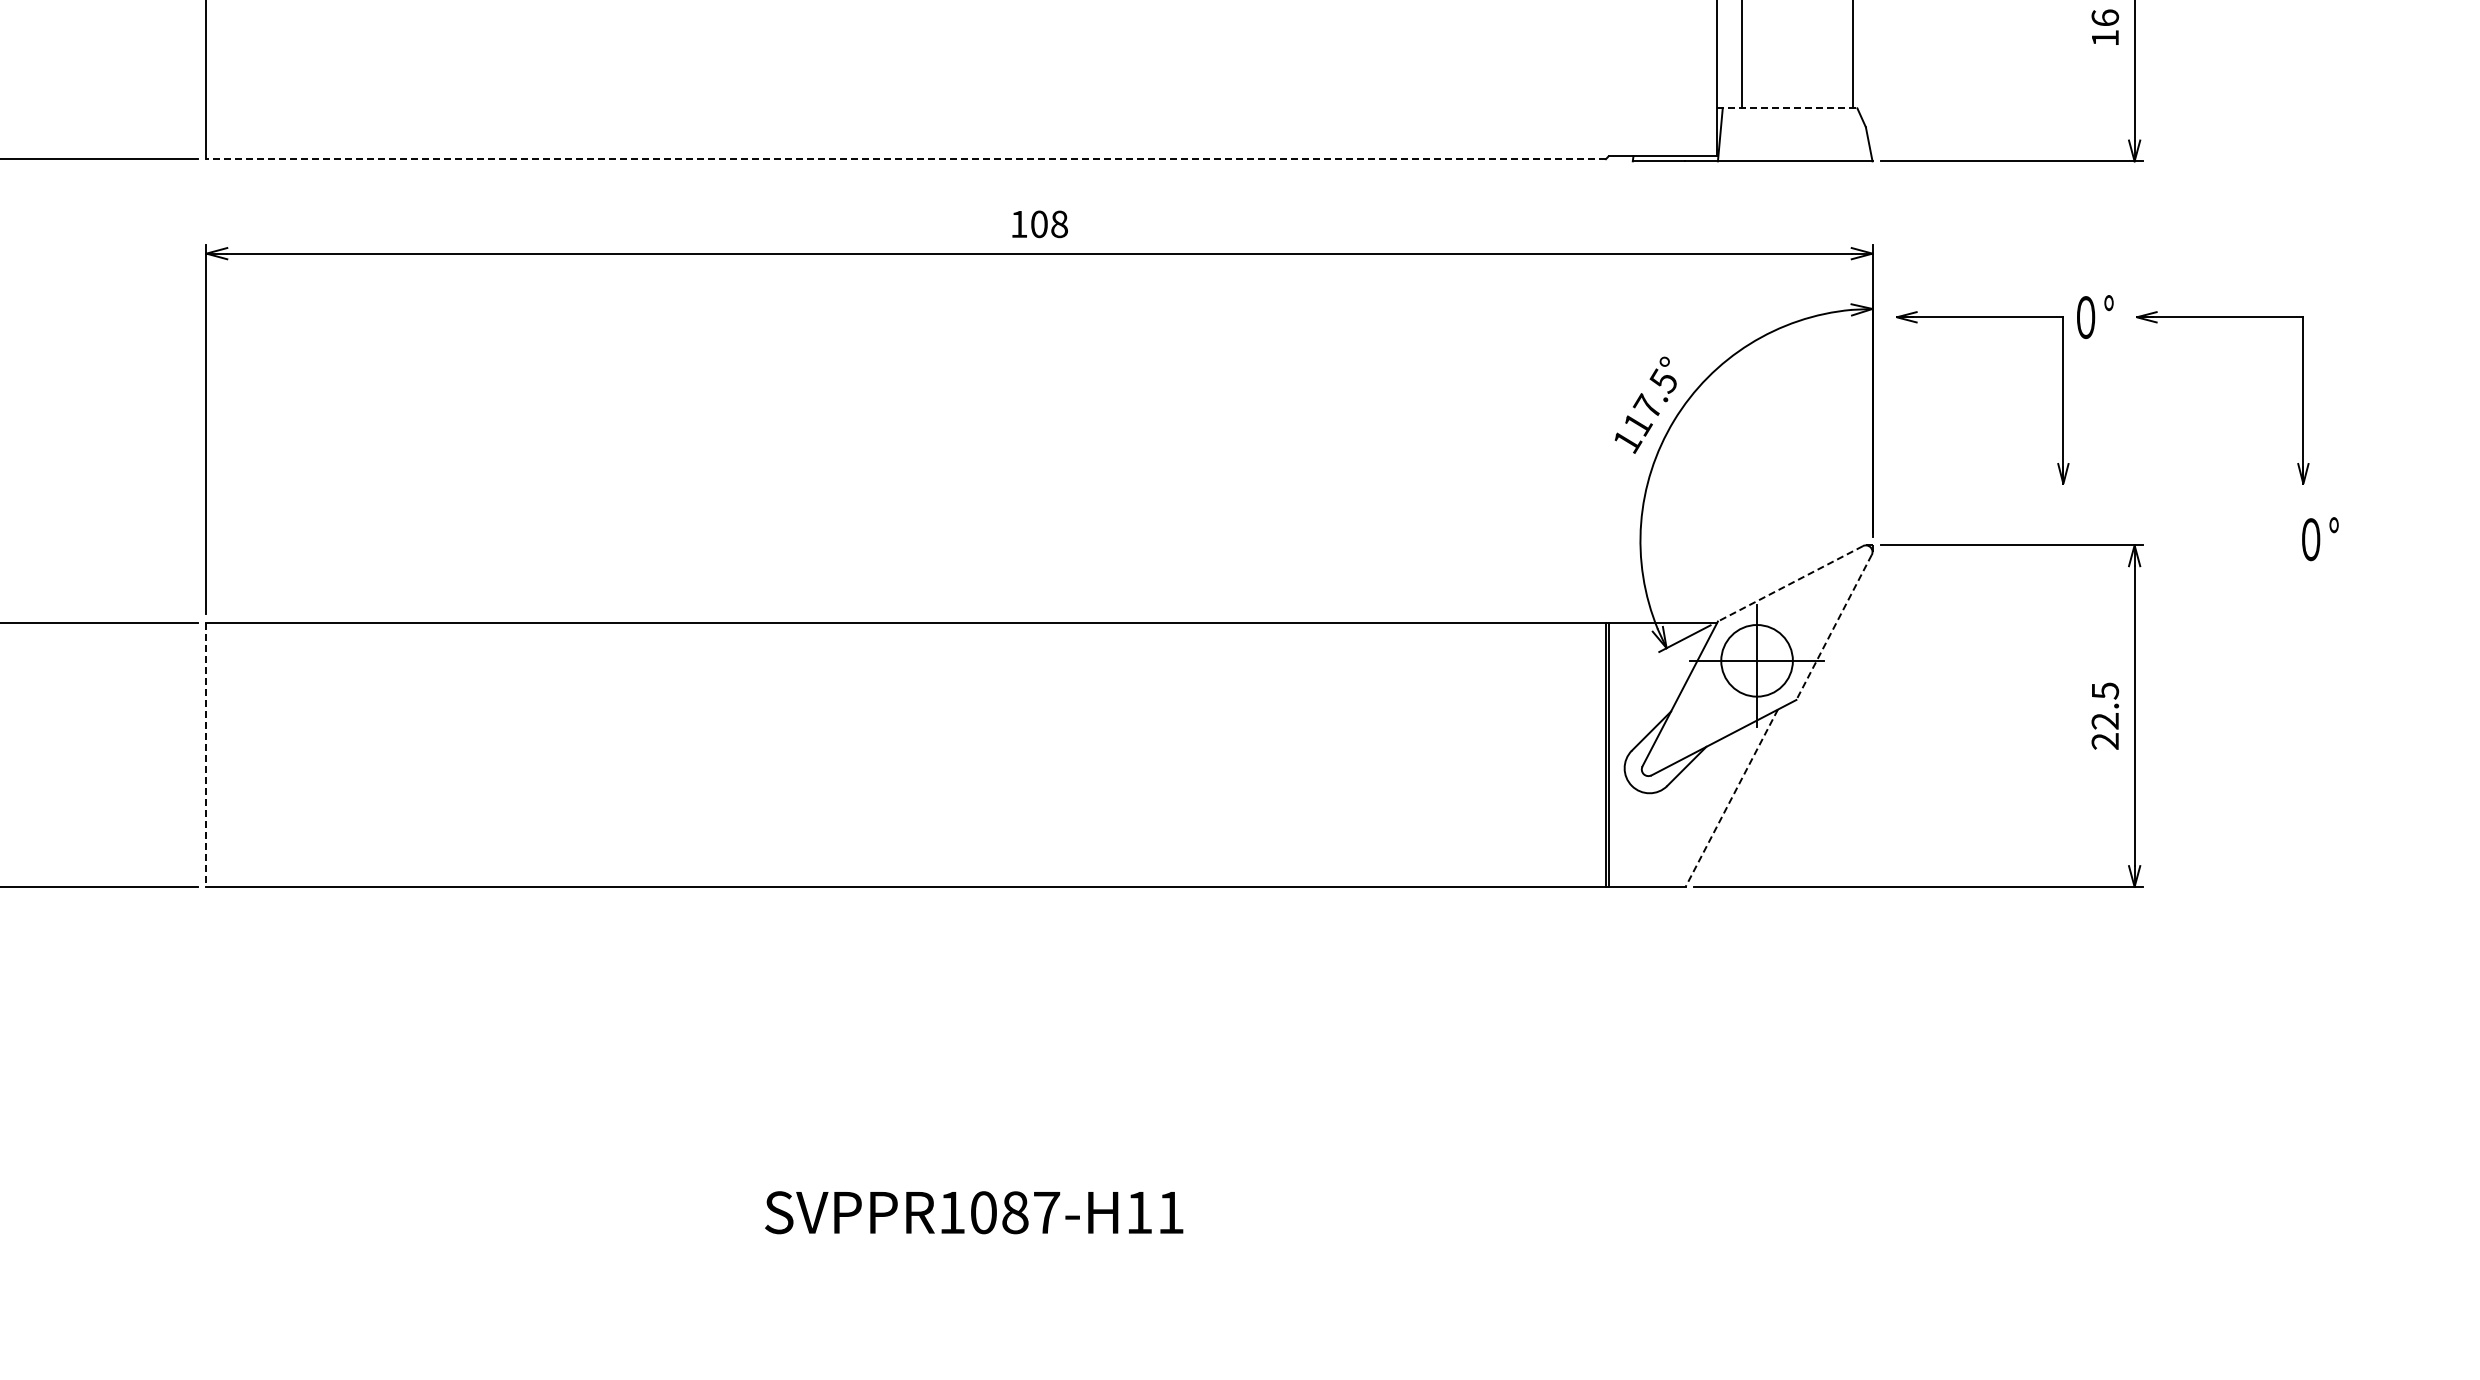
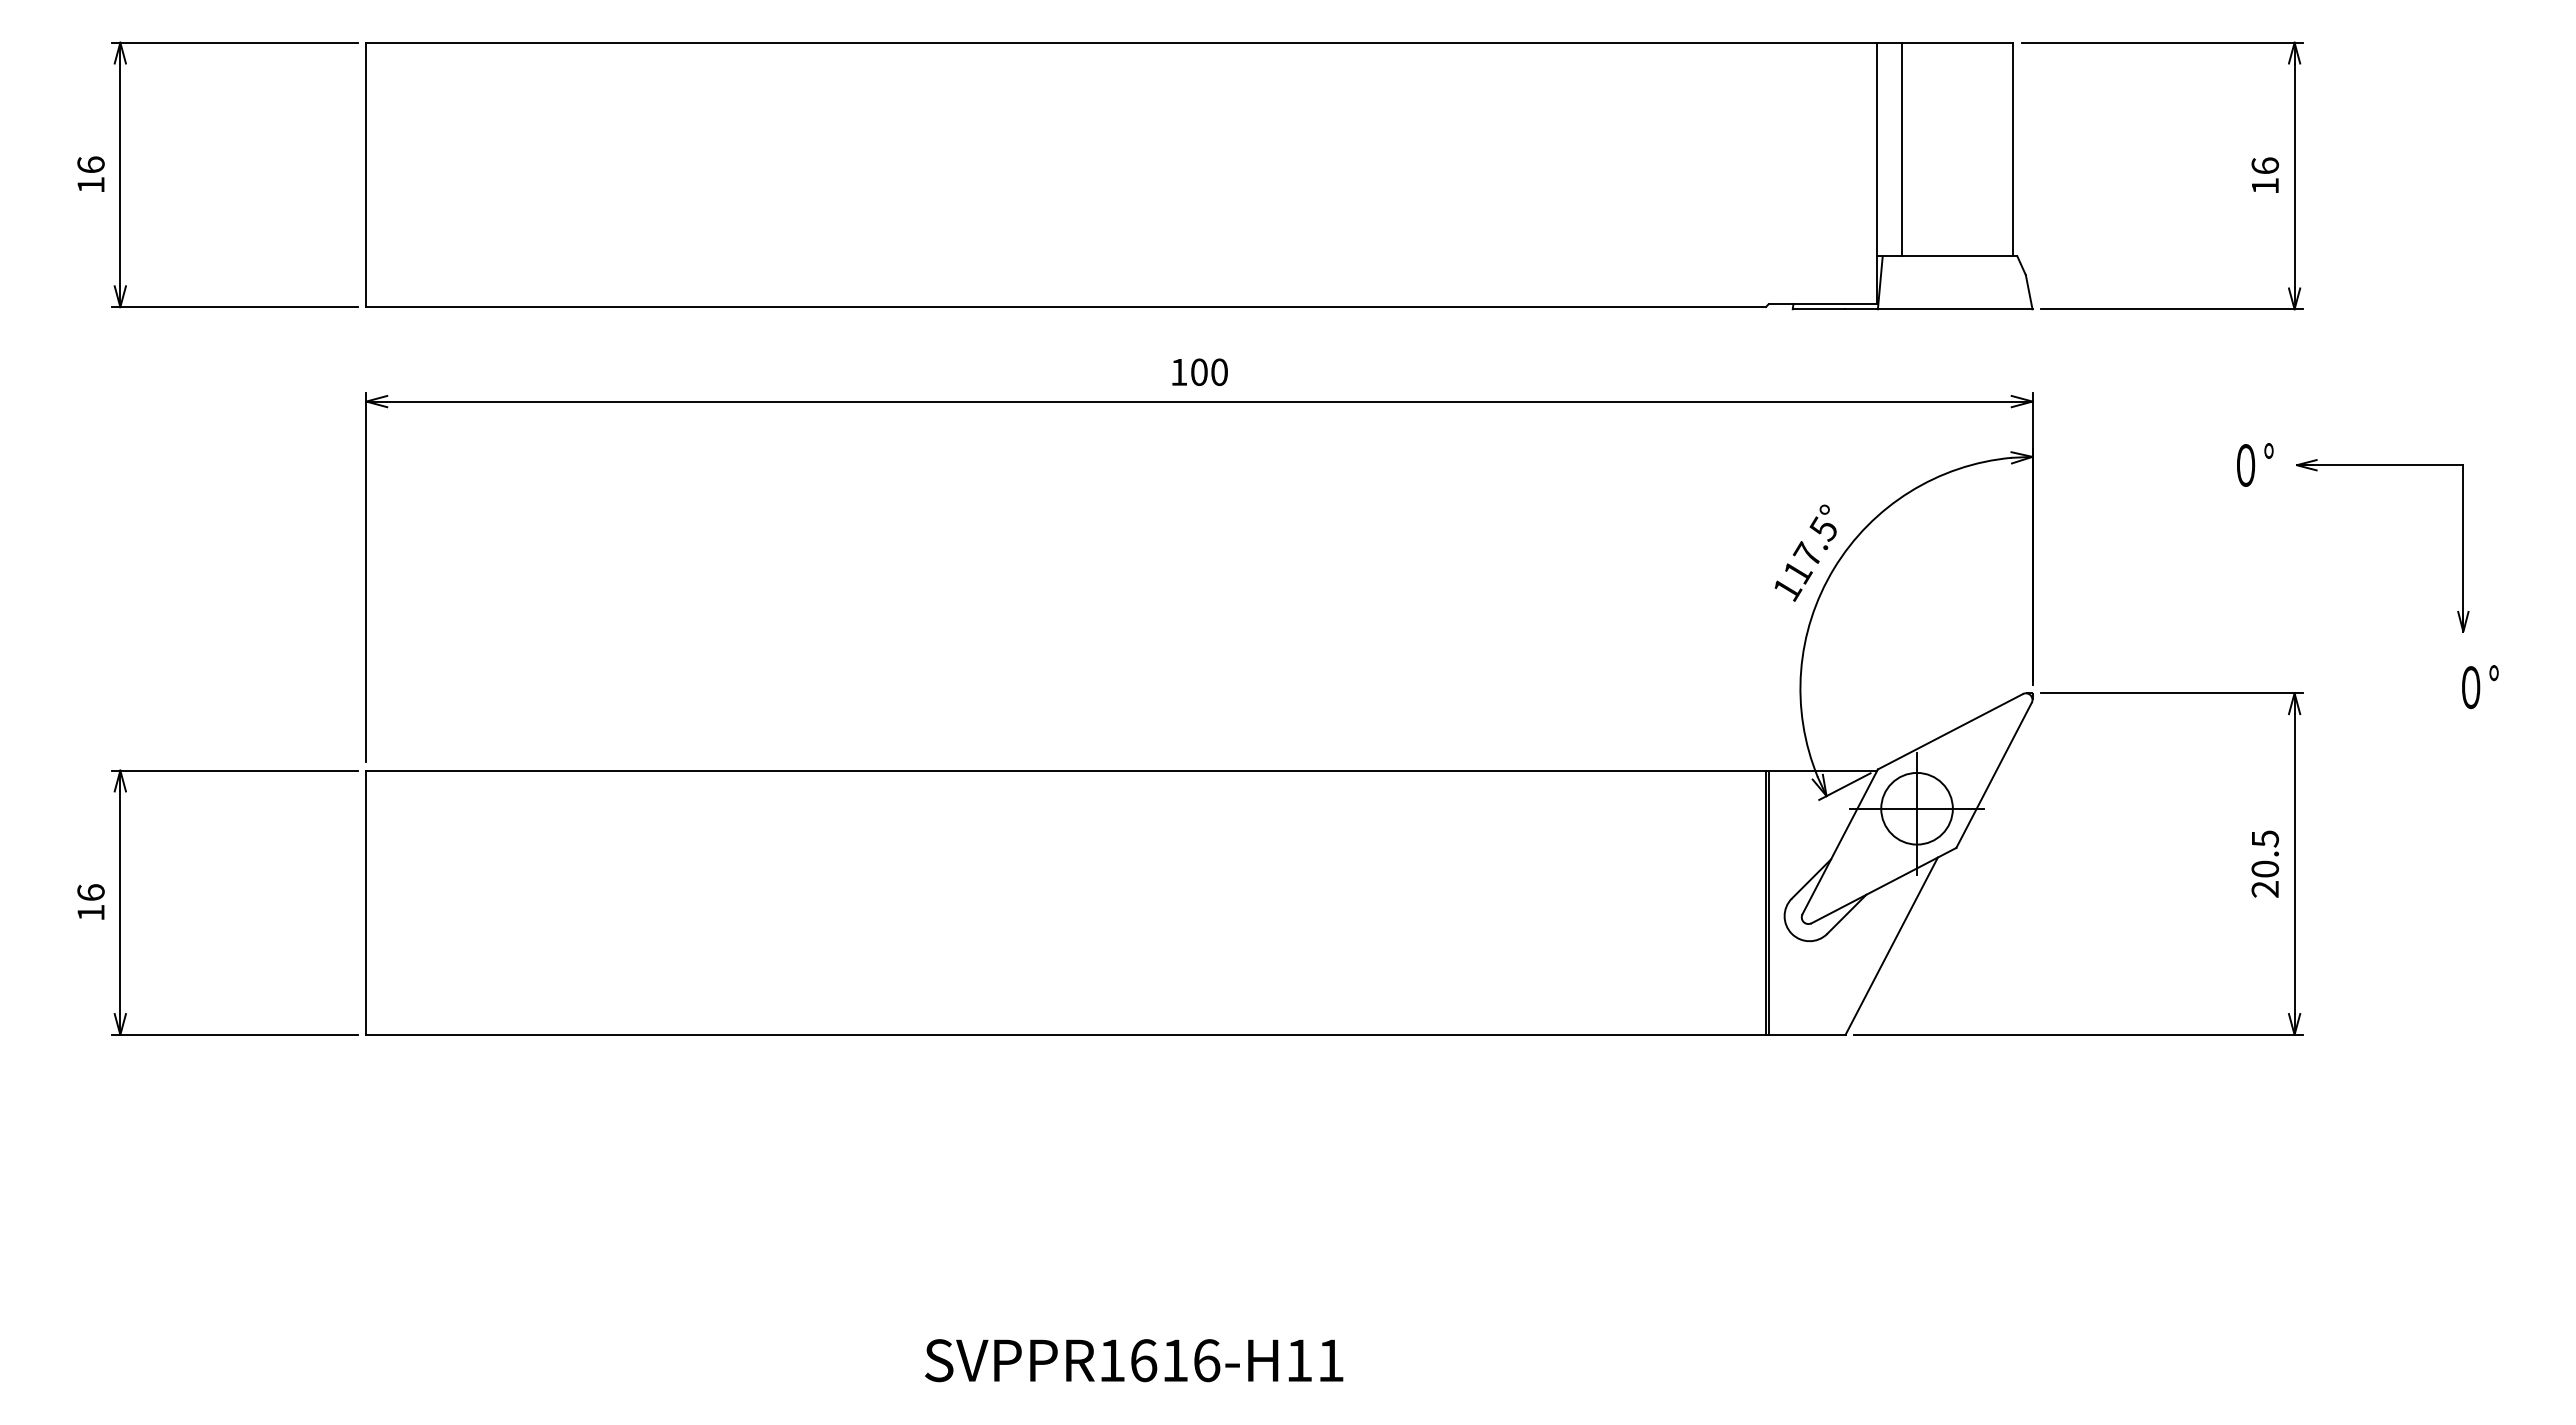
line: (1787, 108) -> (1947, 256), dashed -> solid
line: (906, 159) -> (1066, 307), dashed -> solid
text: (1059, 224) -> (1219, 372), 108 -> 100
part: (1982, 317) -> (2142, 465), removed
line: (1790, 583) -> (1950, 731), dashed -> solid
line: (1834, 627) -> (1994, 775), dashed -> solid
text: (2105, 720) -> (2265, 868), 22.5 -> 20.5
line: (206, 755) -> (366, 903), dashed -> solid
line: (1731, 798) -> (1891, 946), dashed -> solid
text: (1015, 1212) -> (1175, 1360), SVPPR1087-H11 -> SVPPR1616-H11

